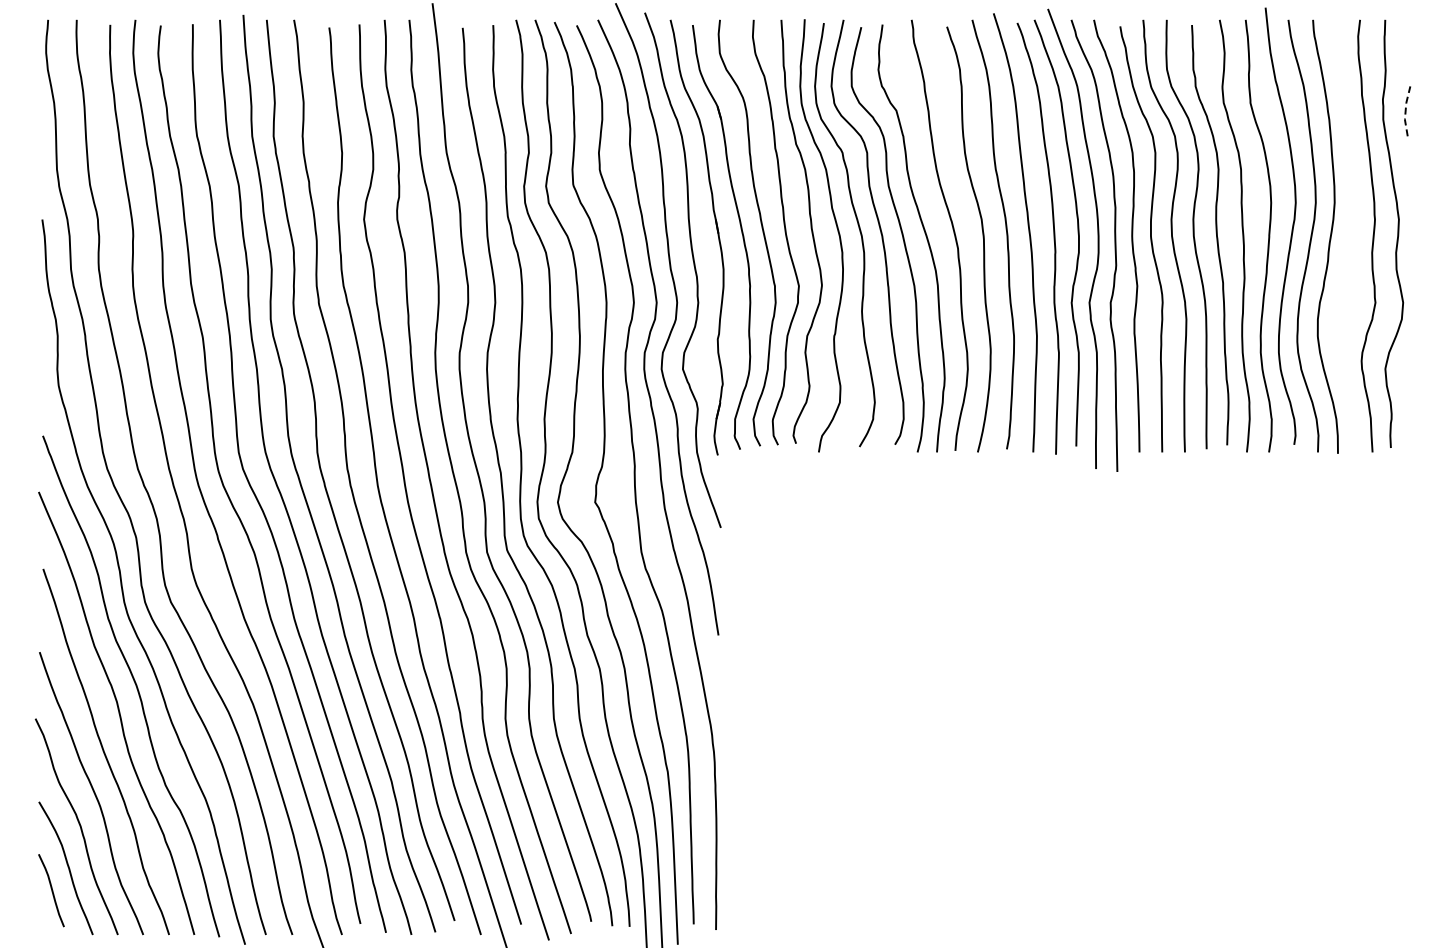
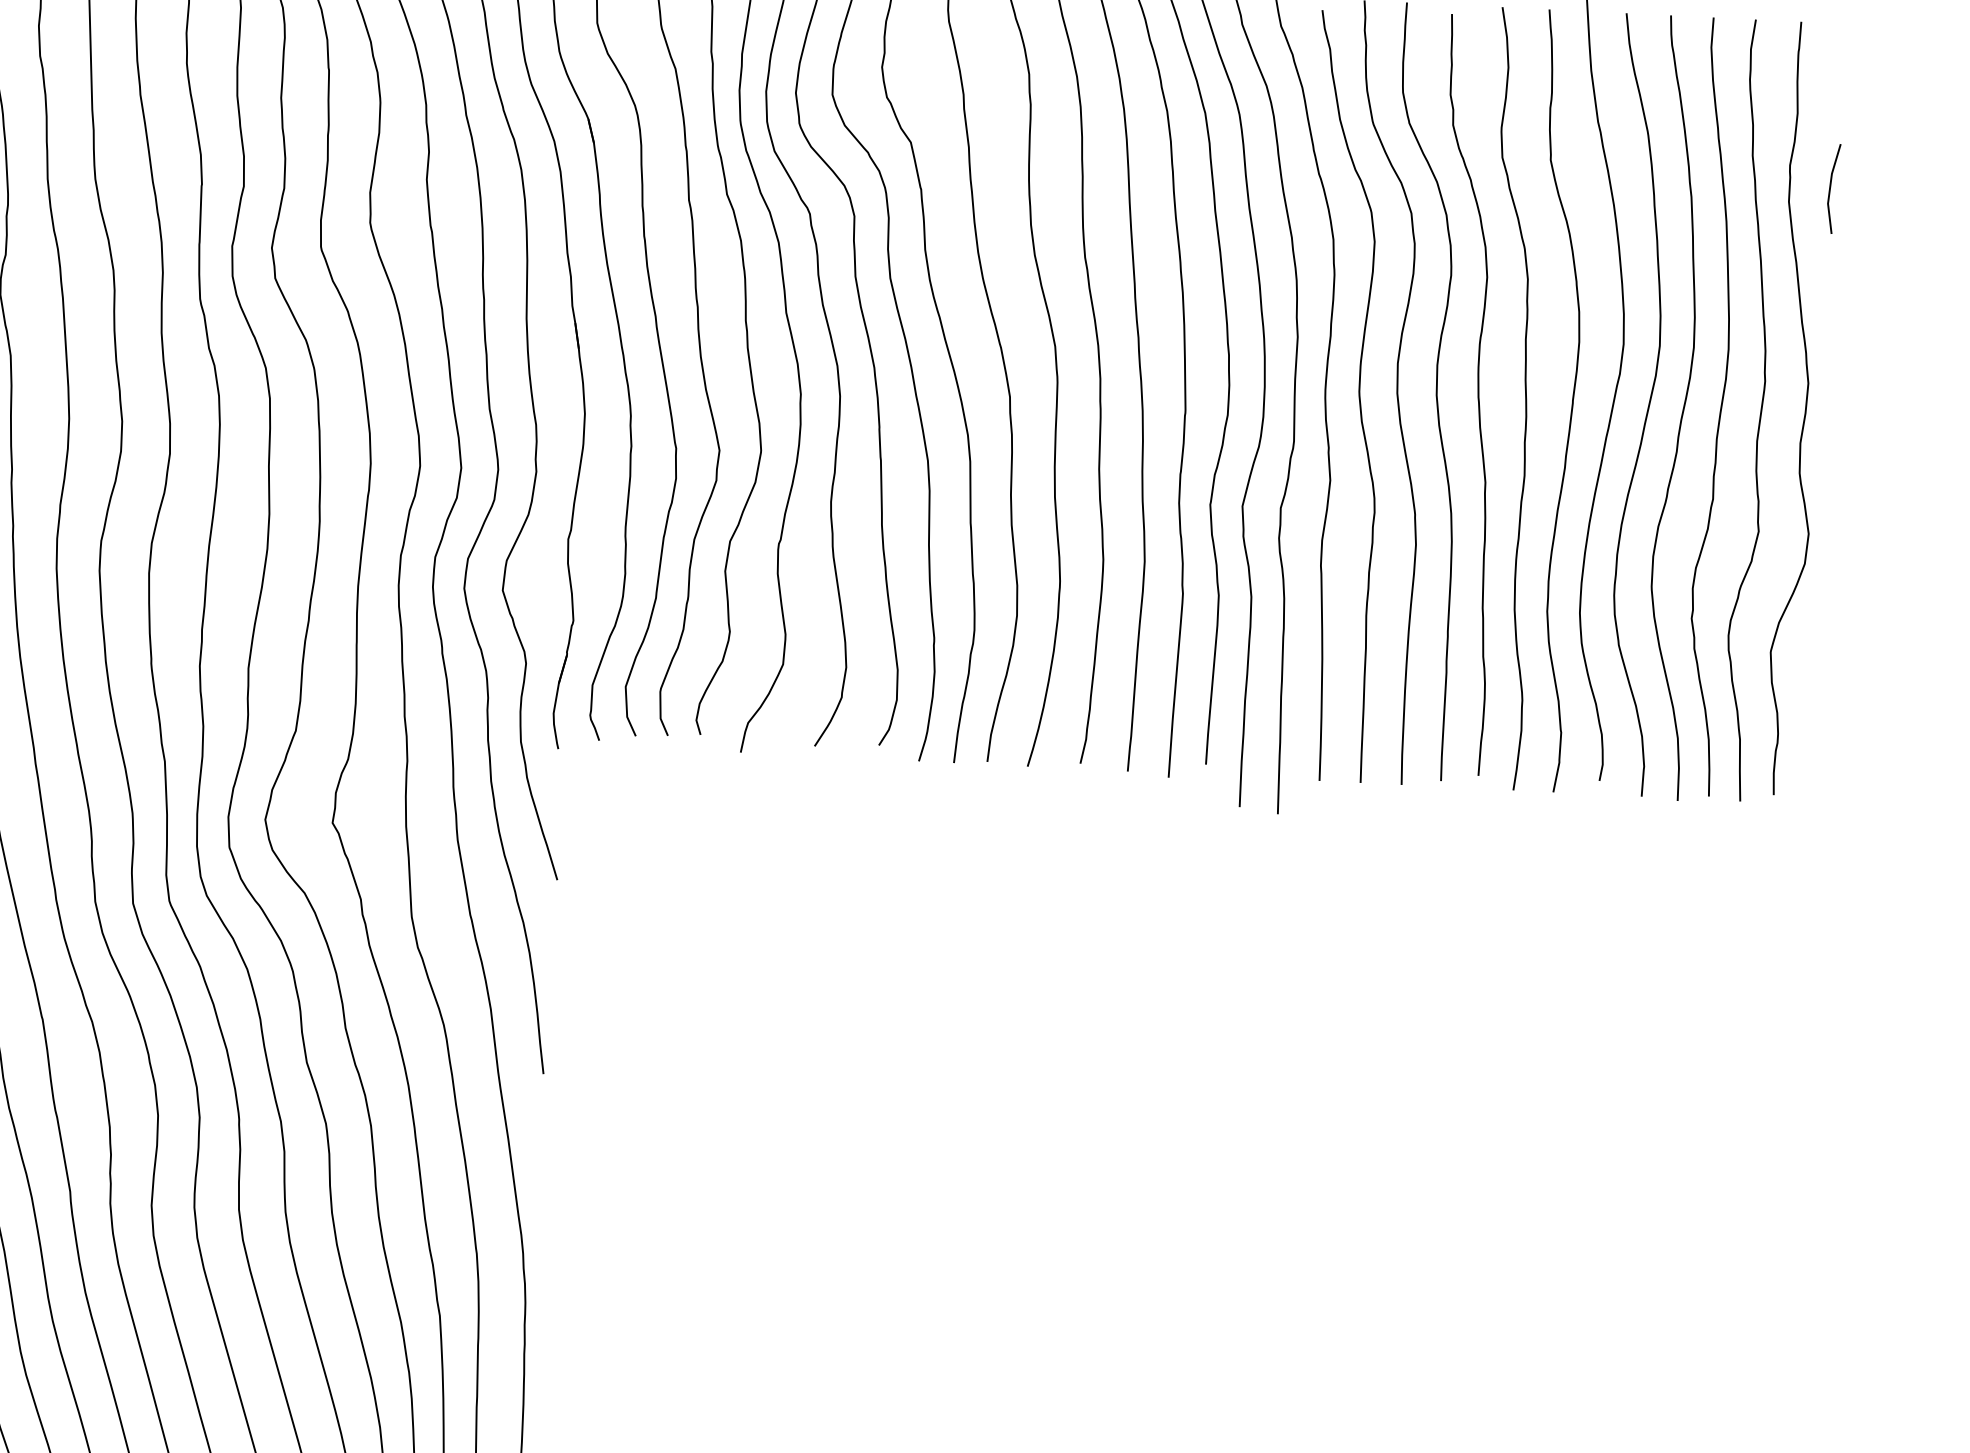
line: (1405, 110) -> (1829, 187), dashed -> solid
curve: (1350, 234) -> (1719, 406), added

